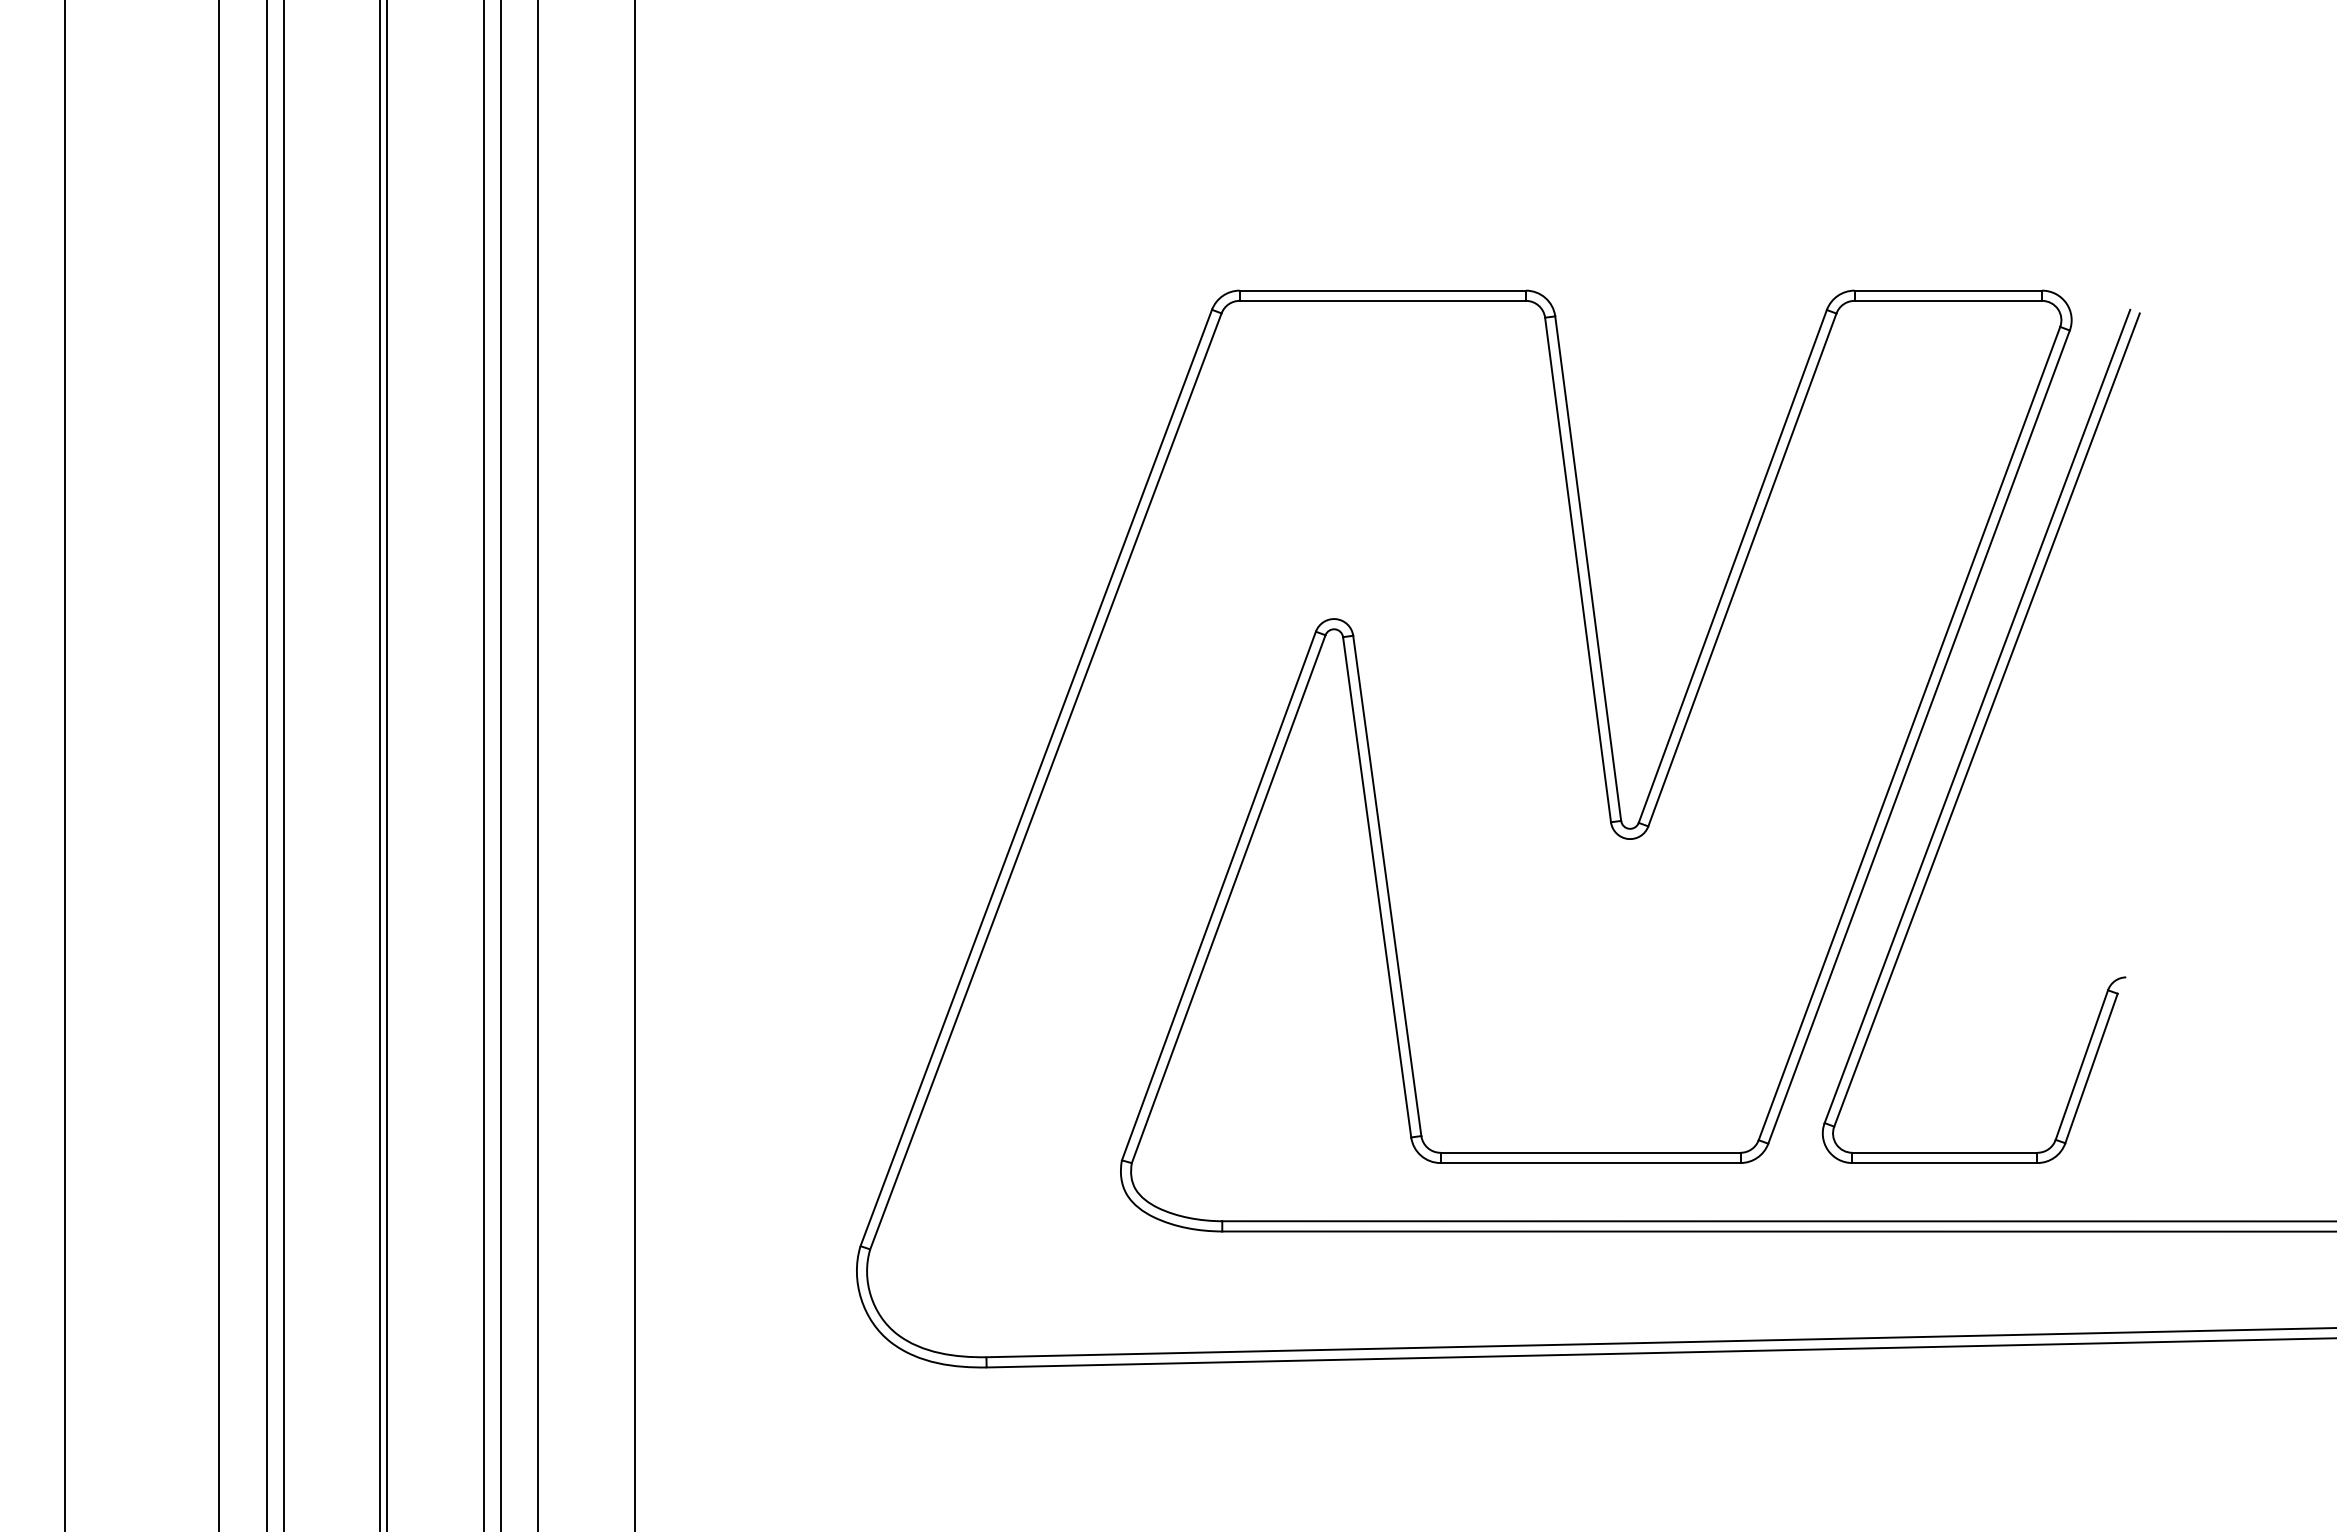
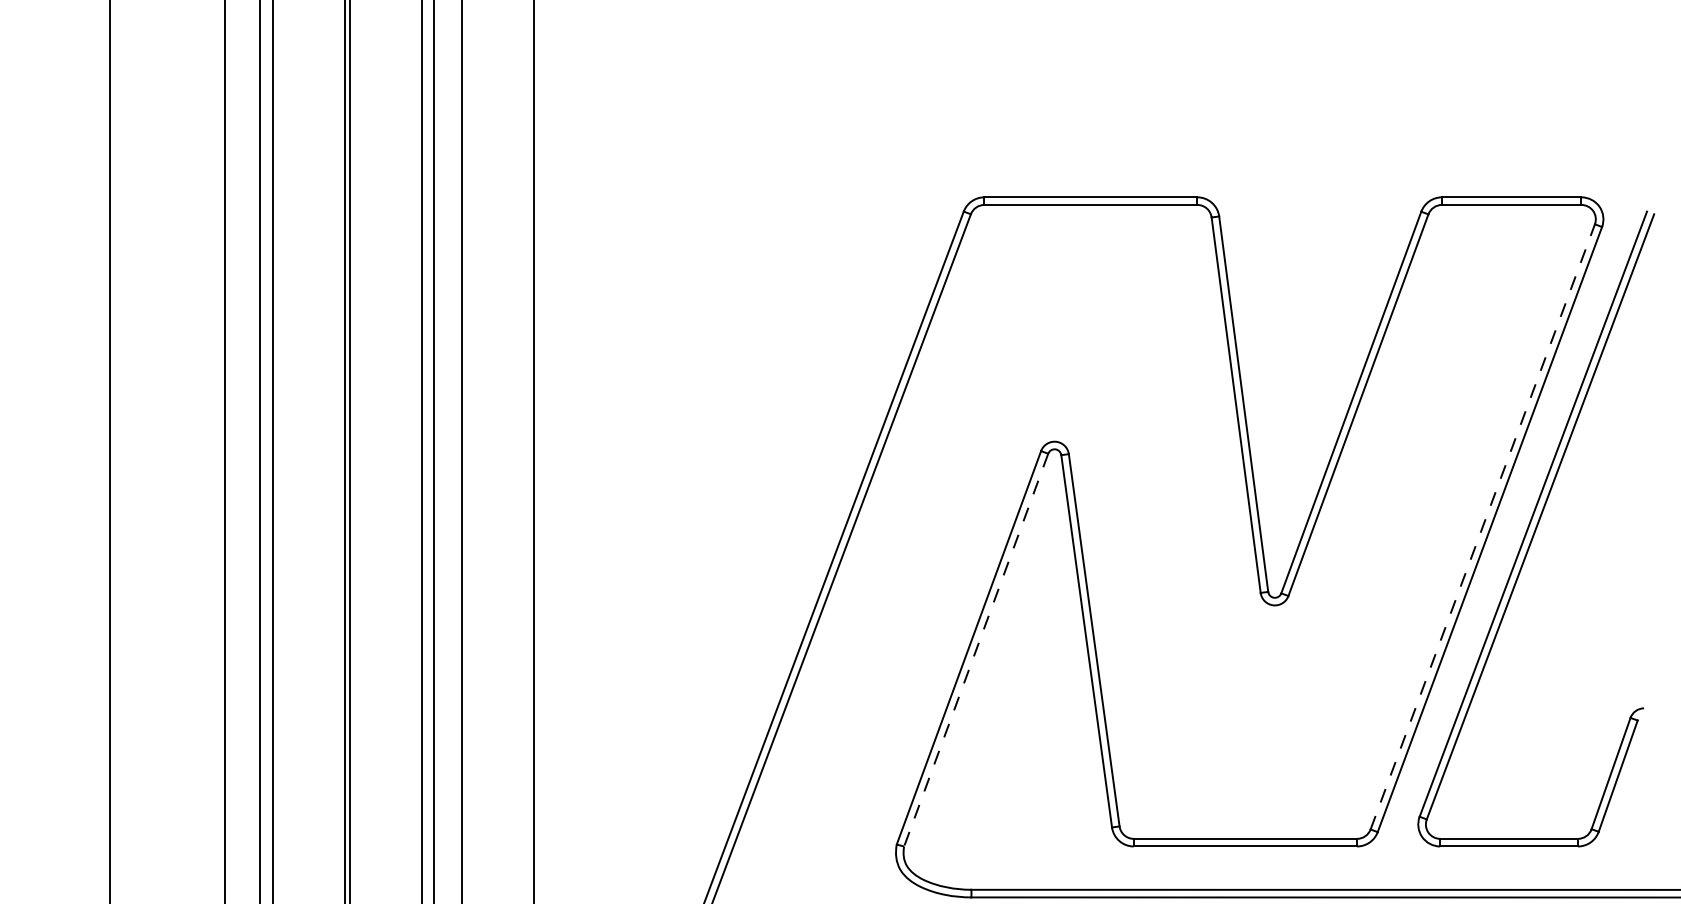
line: (1909, 733) -> (1482, 526), solid -> dashed
line: (1228, 899) -> (976, 650), solid -> dashed

